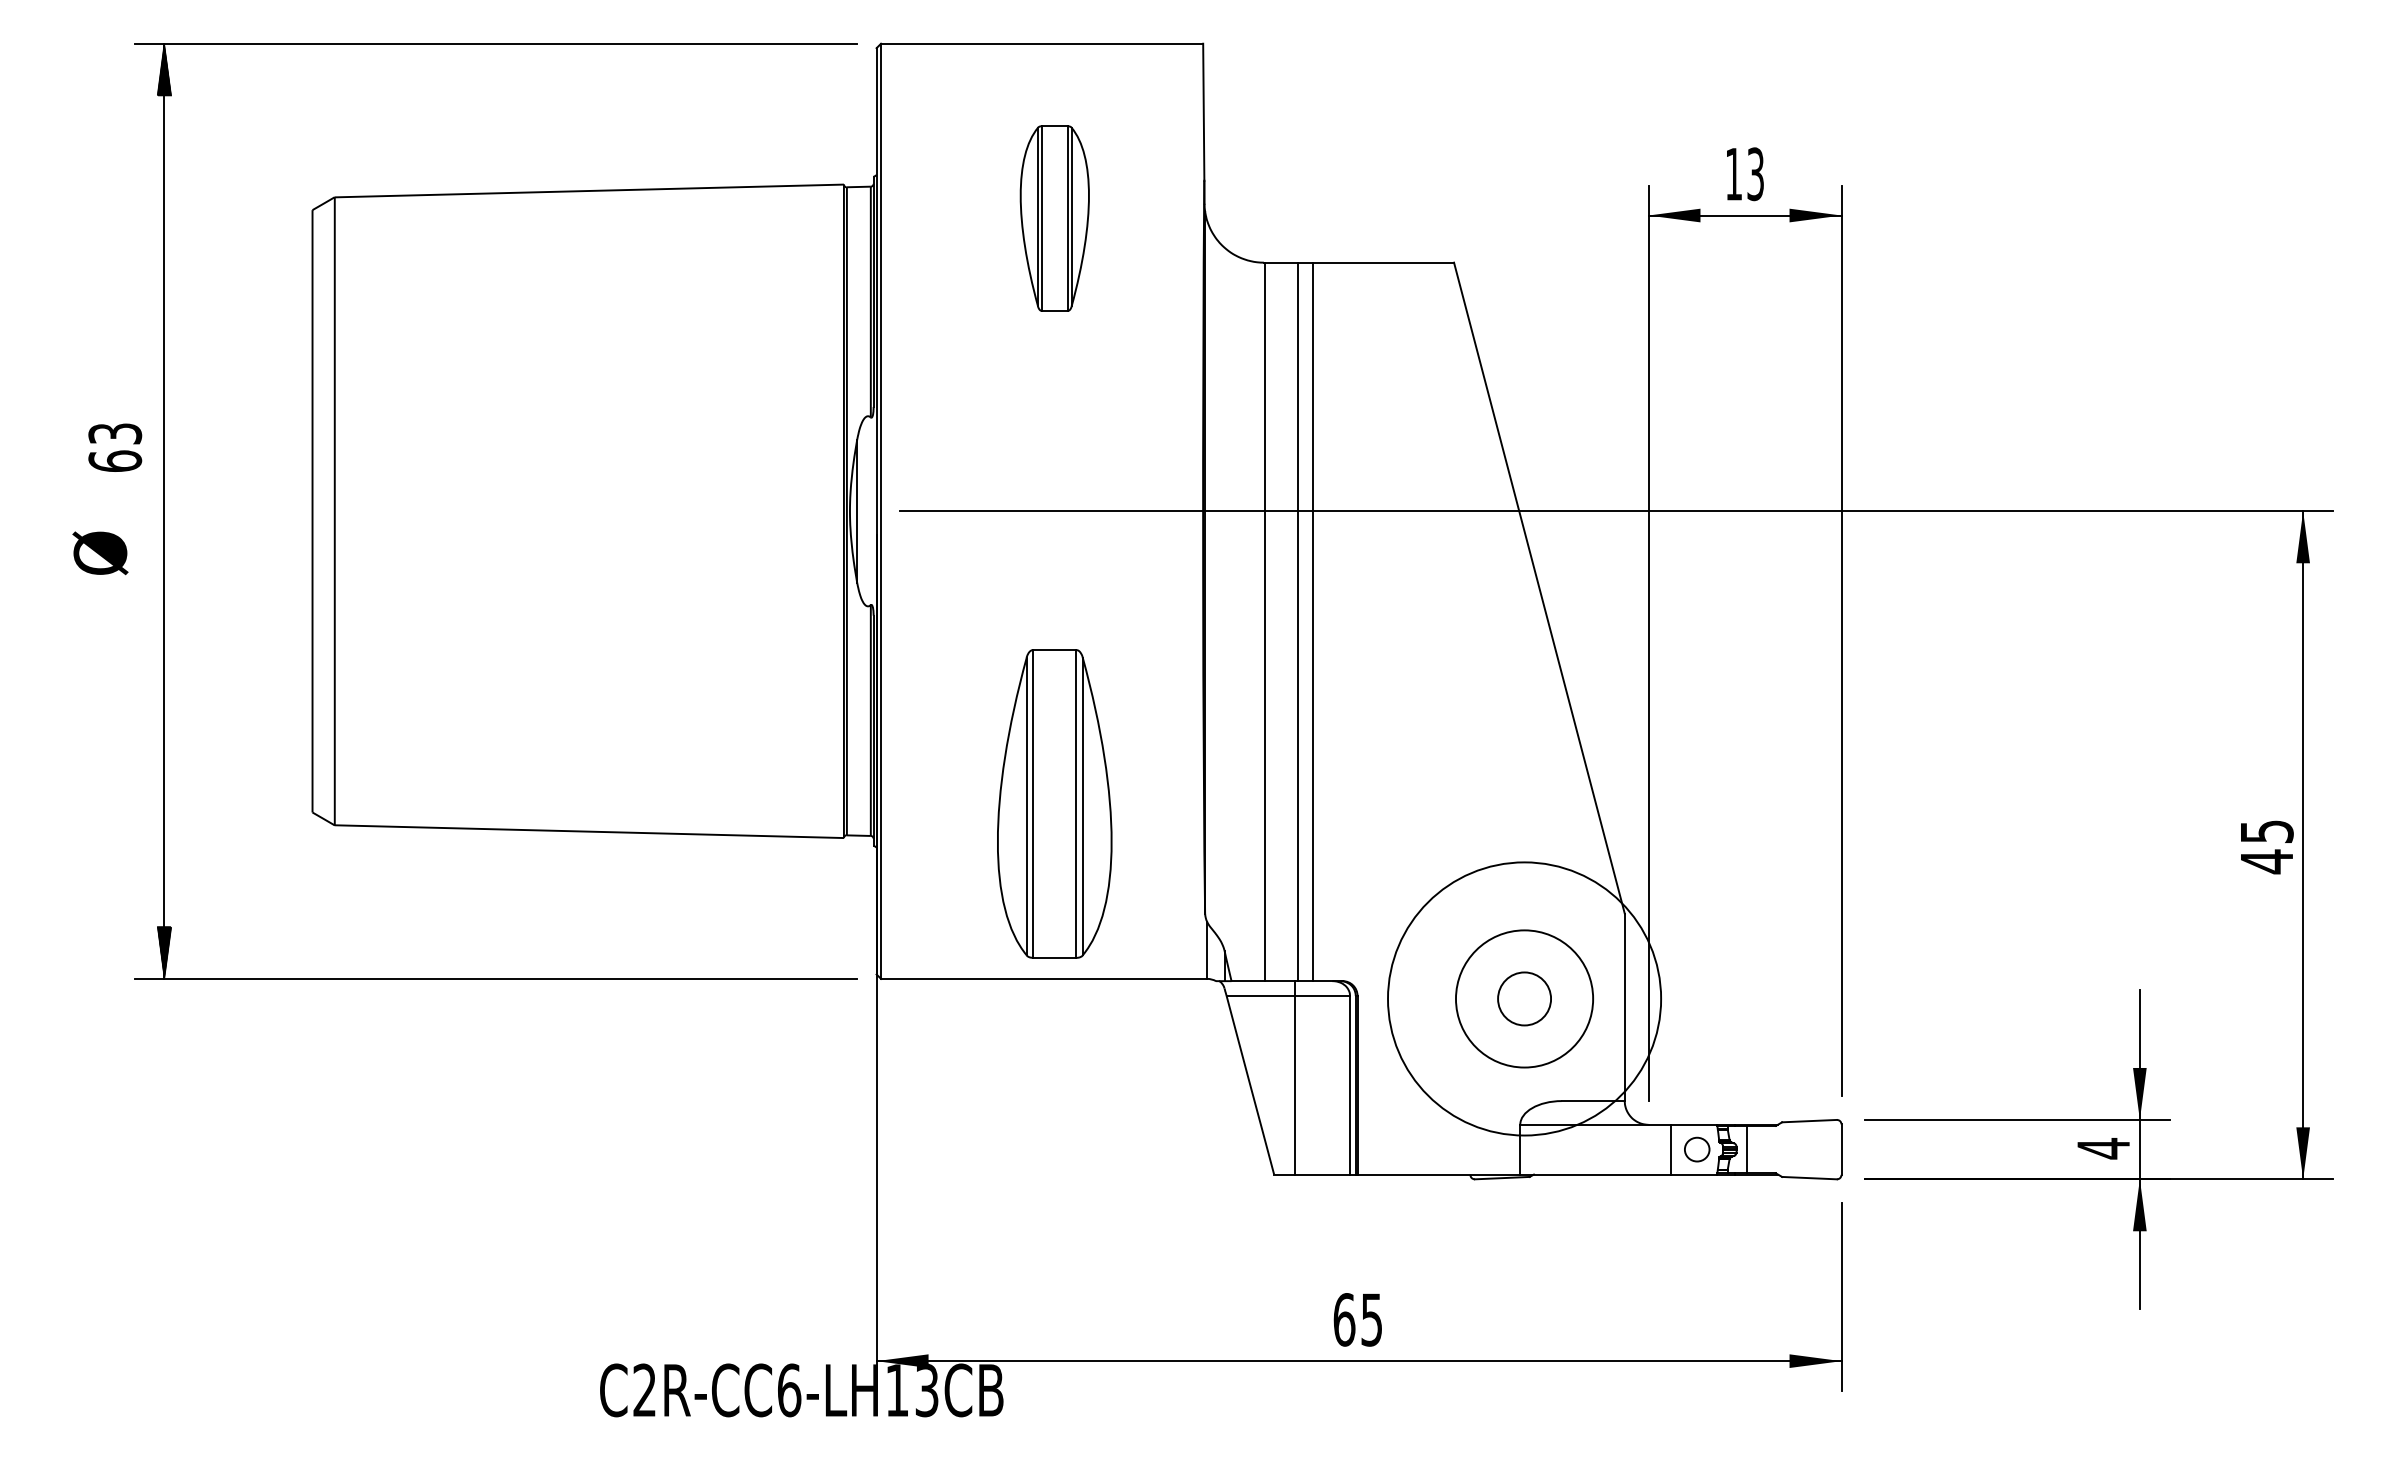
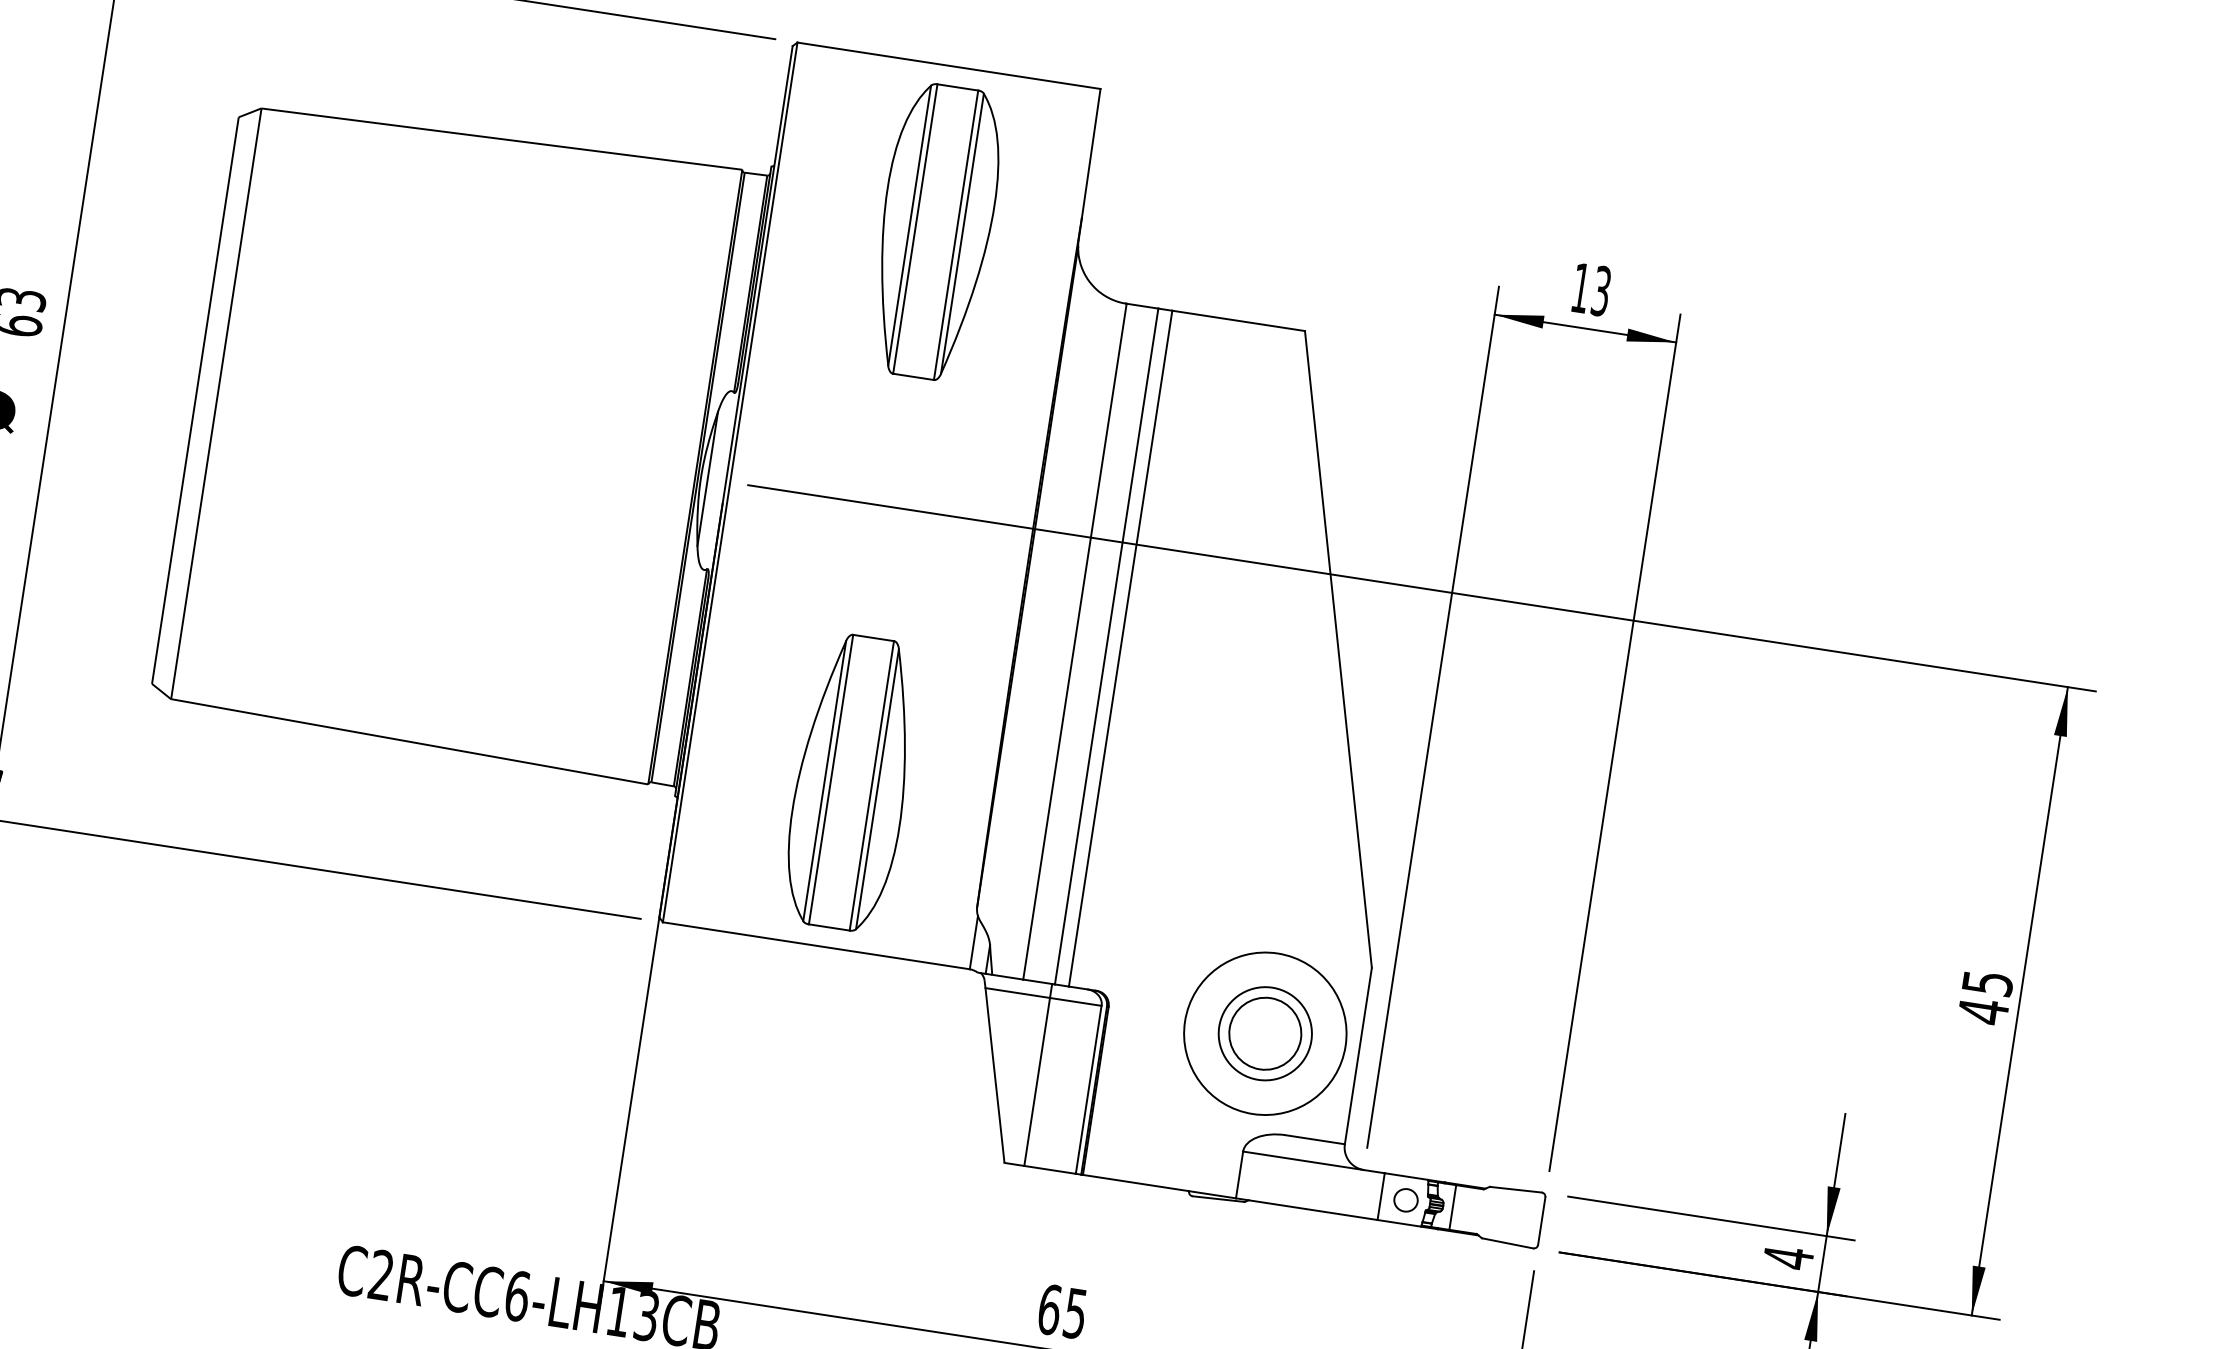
part: (1054, 218) -> (935, 231), size x1.67
circle: (1524, 998) -> (1265, 1033), size x0.62
circle: (1524, 998) -> (1265, 1033), size x0.71
circle: (1524, 998) -> (1265, 1033), size x1.43

